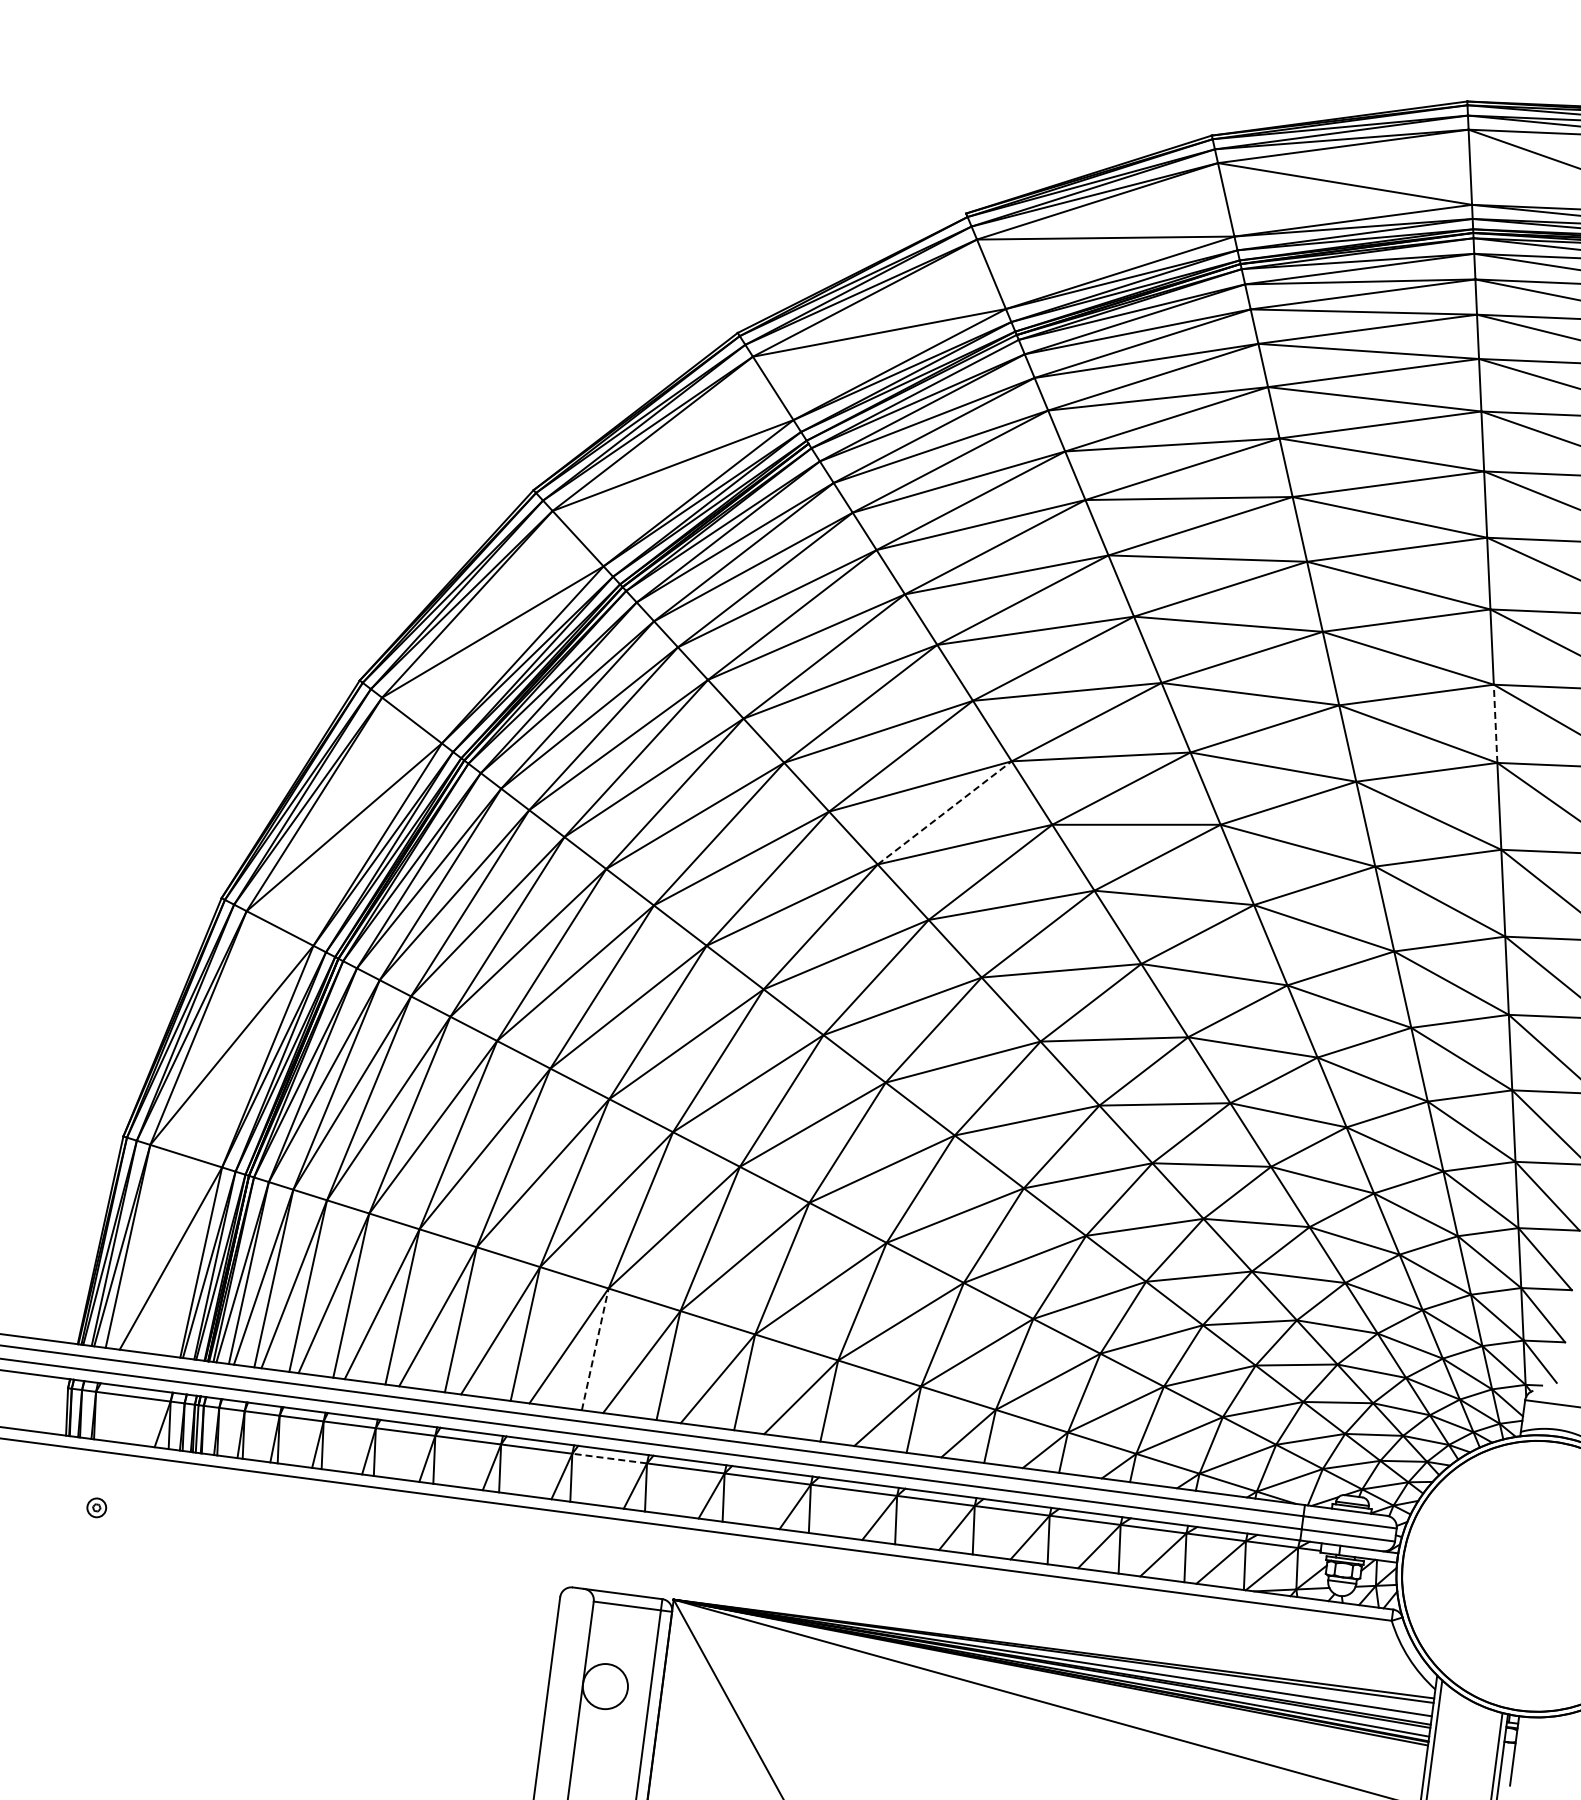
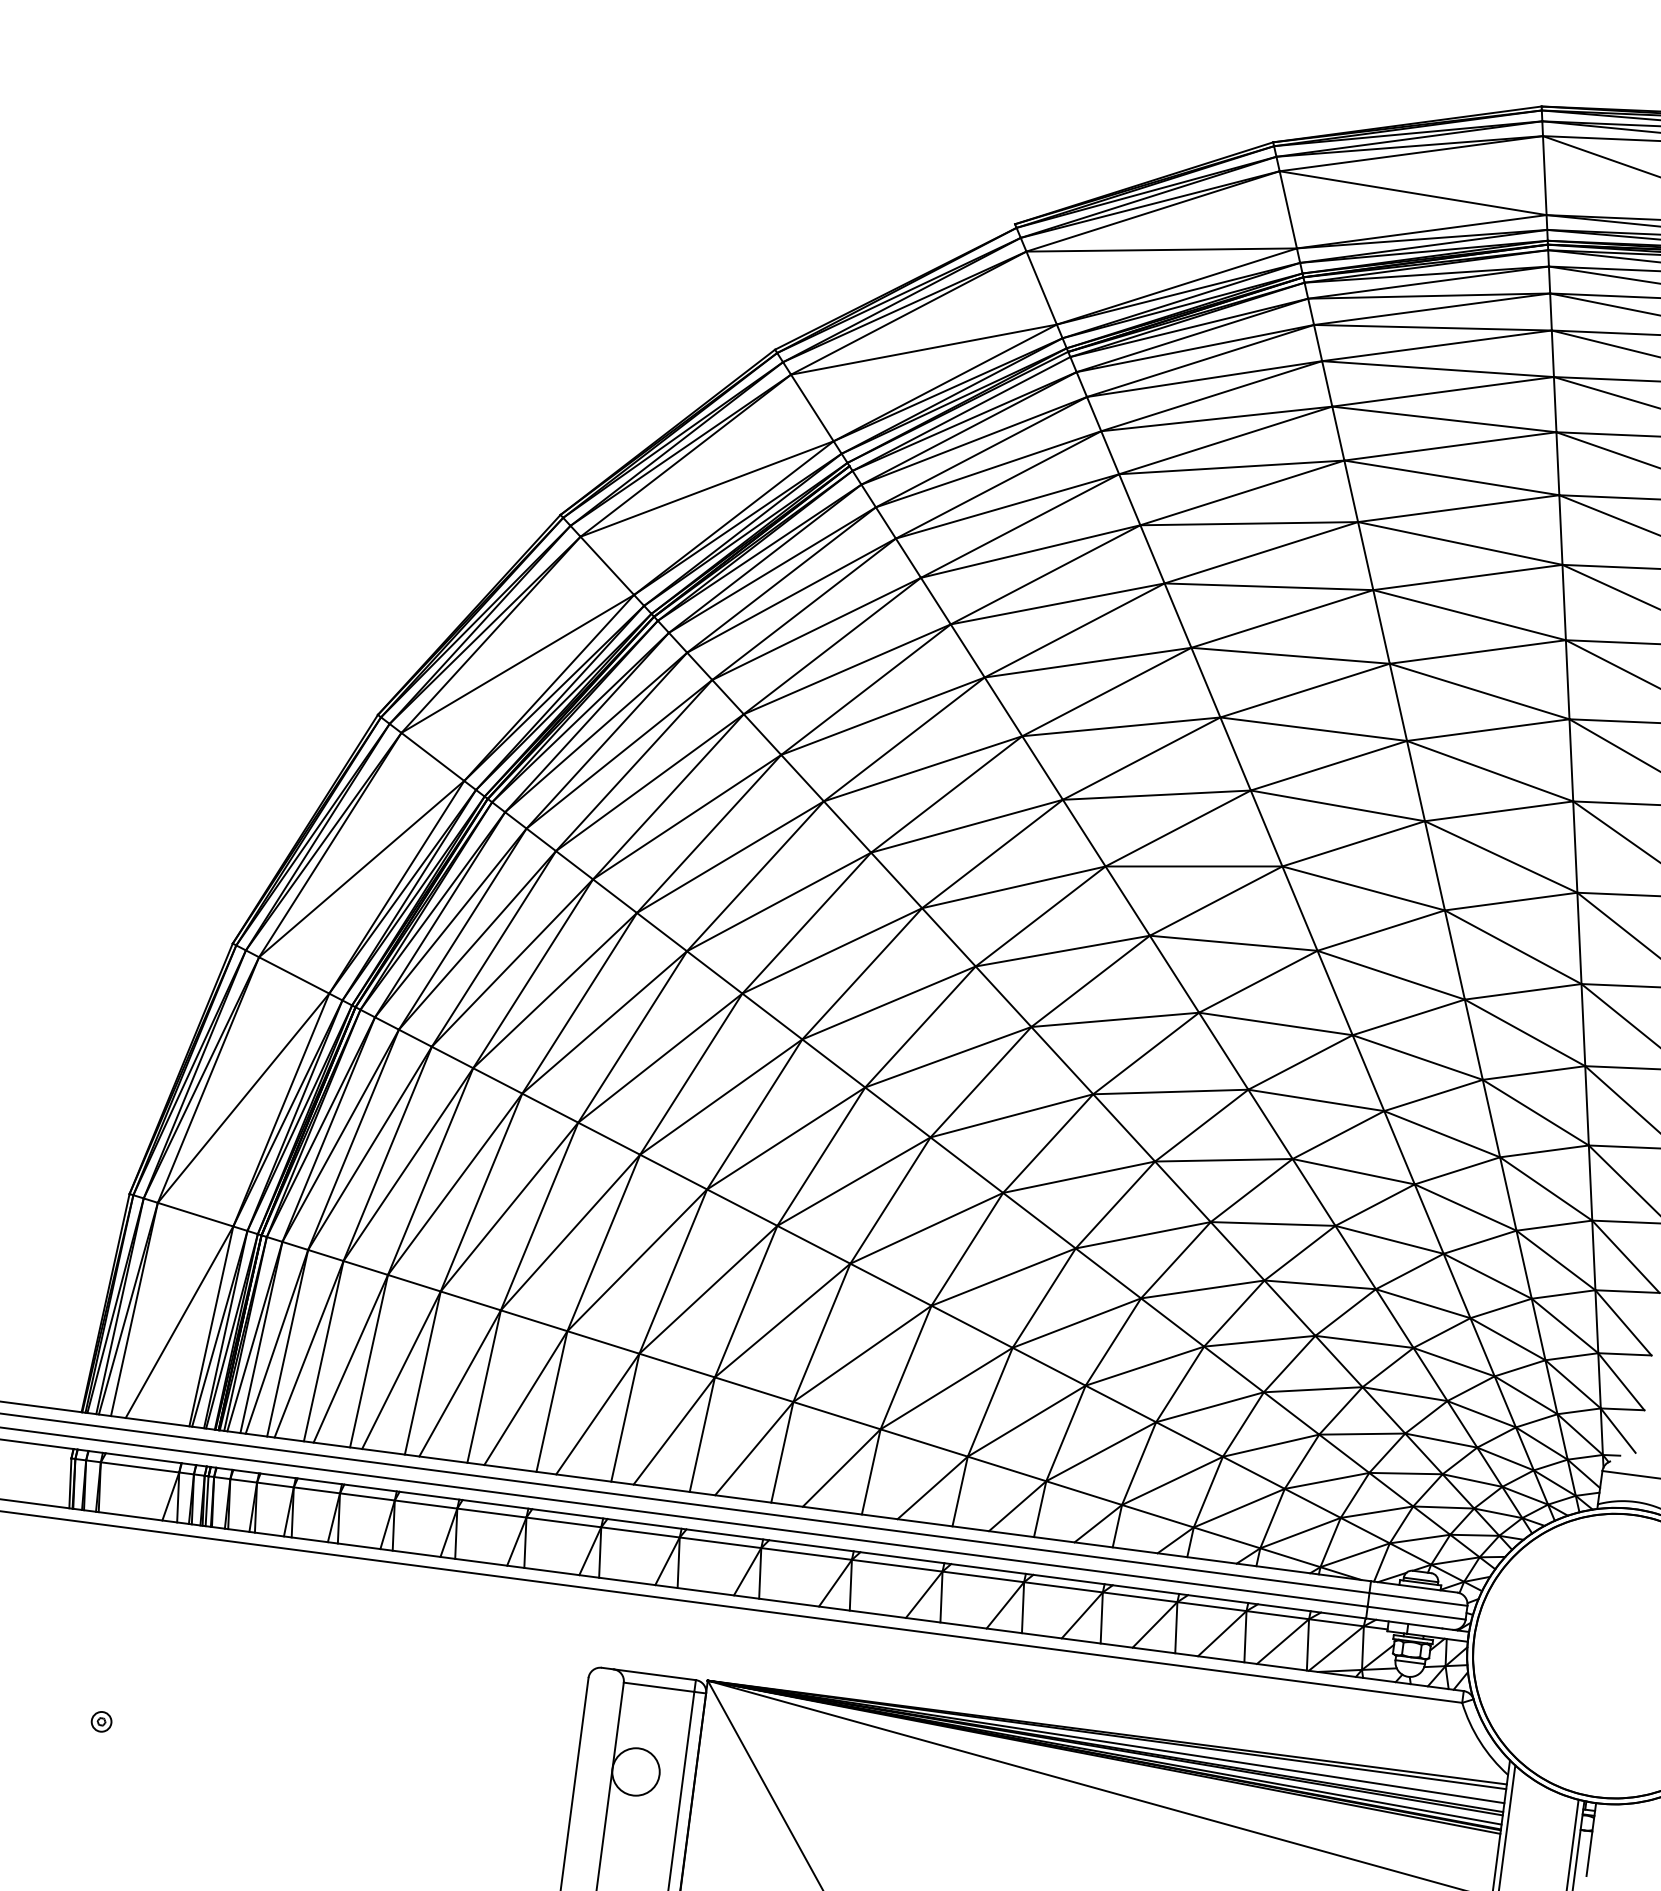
line: (1495, 723) -> (1571, 760), dashed -> solid
line: (944, 812) -> (992, 853), dashed -> solid
line: (595, 1348) -> (625, 1416), dashed -> solid
line: (609, 1458) -> (640, 1532), dashed -> solid
part: (96, 1507) -> (101, 1721), moved

